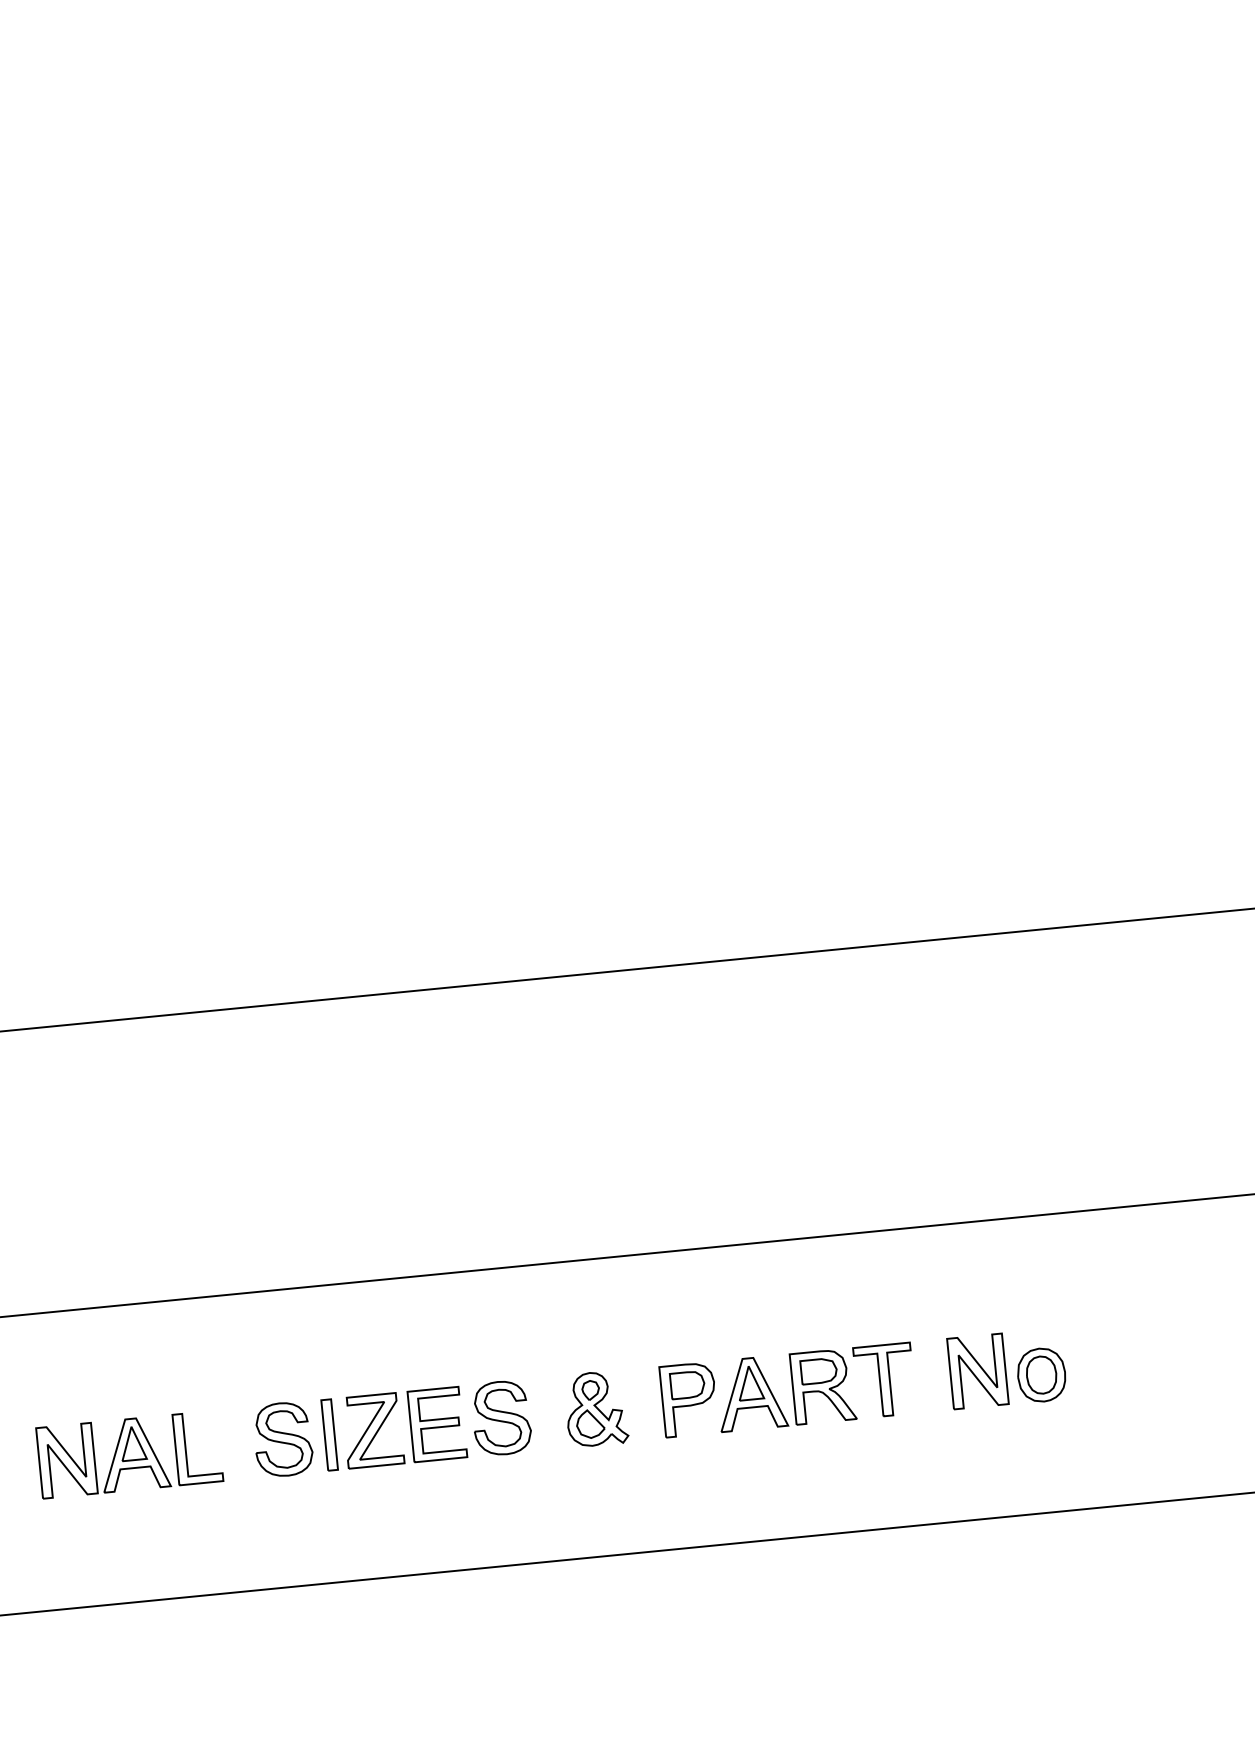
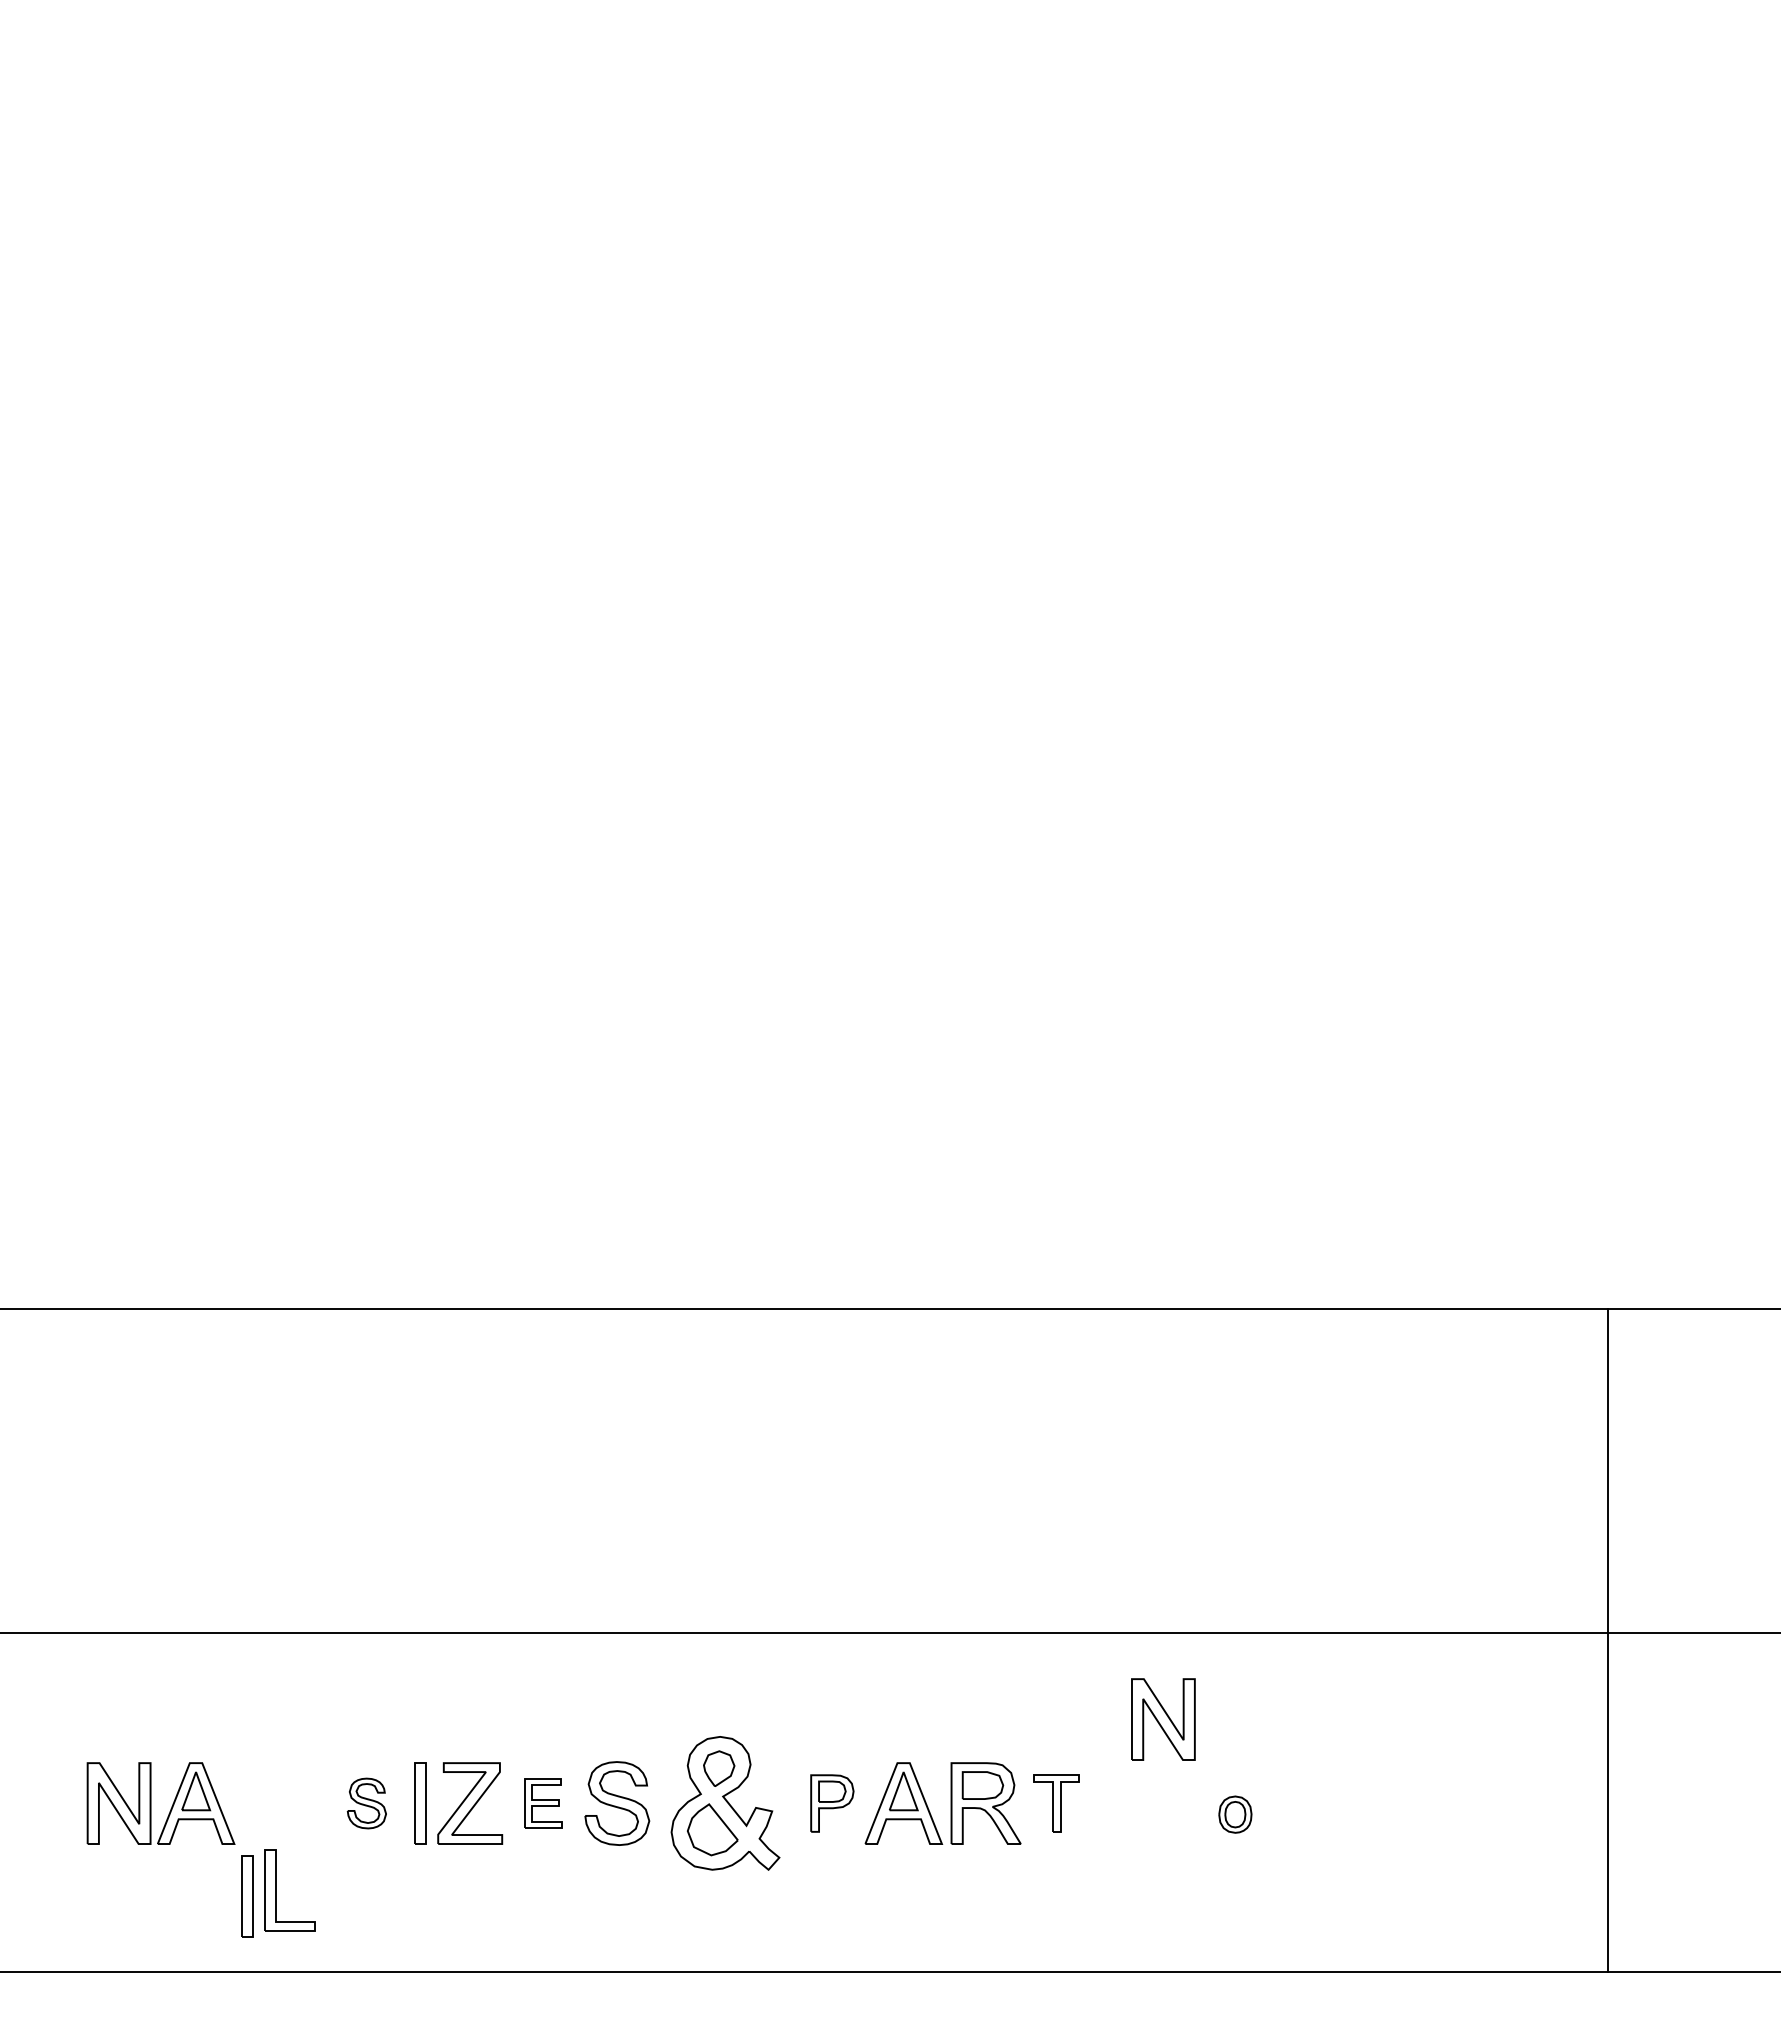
part: (978, 1371) -> (1163, 1719), moved
part: (1041, 1374) -> (1235, 1814), size x0.6
part: (884, 1380) -> (1056, 1803), size x0.7
part: (689, 1399) -> (832, 1803), size x0.7
part: (595, 1408) -> (725, 1803), size x1.6
part: (437, 1424) -> (543, 1803), size x0.6
part: (282, 1439) -> (366, 1803), size x0.6
part: (185, 1449) -> (276, 1890), moved
part: (186, 1530) -> (247, 1896), added

